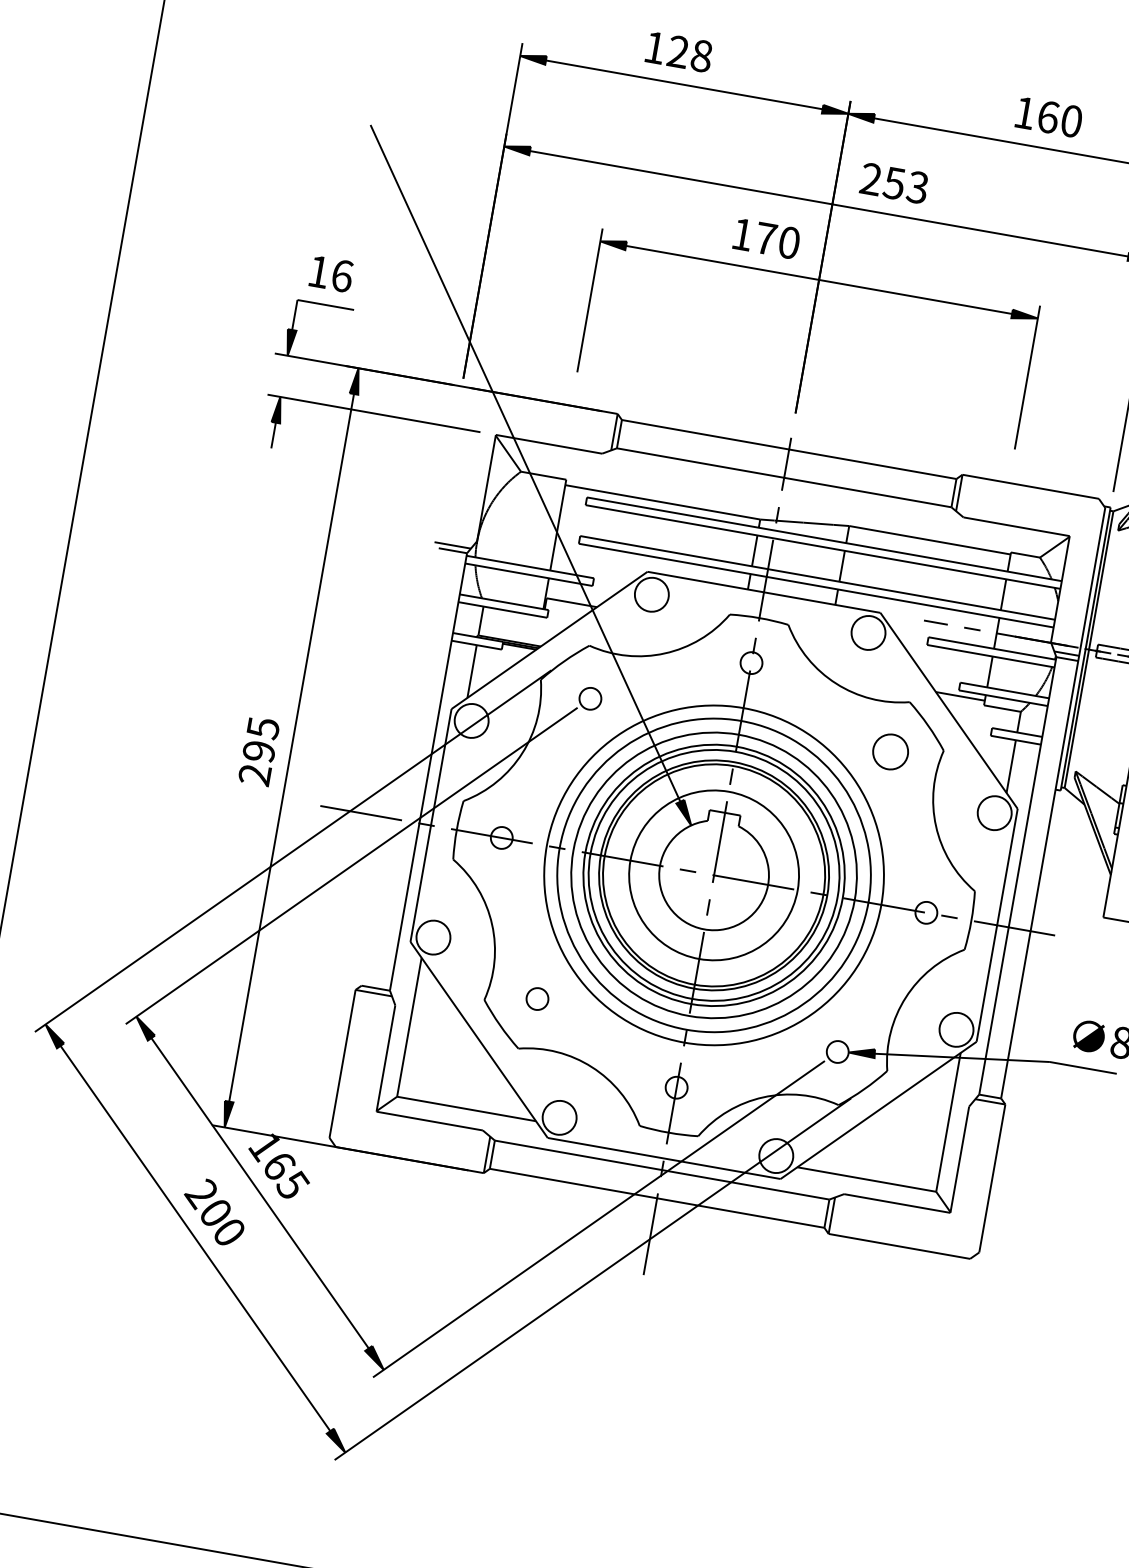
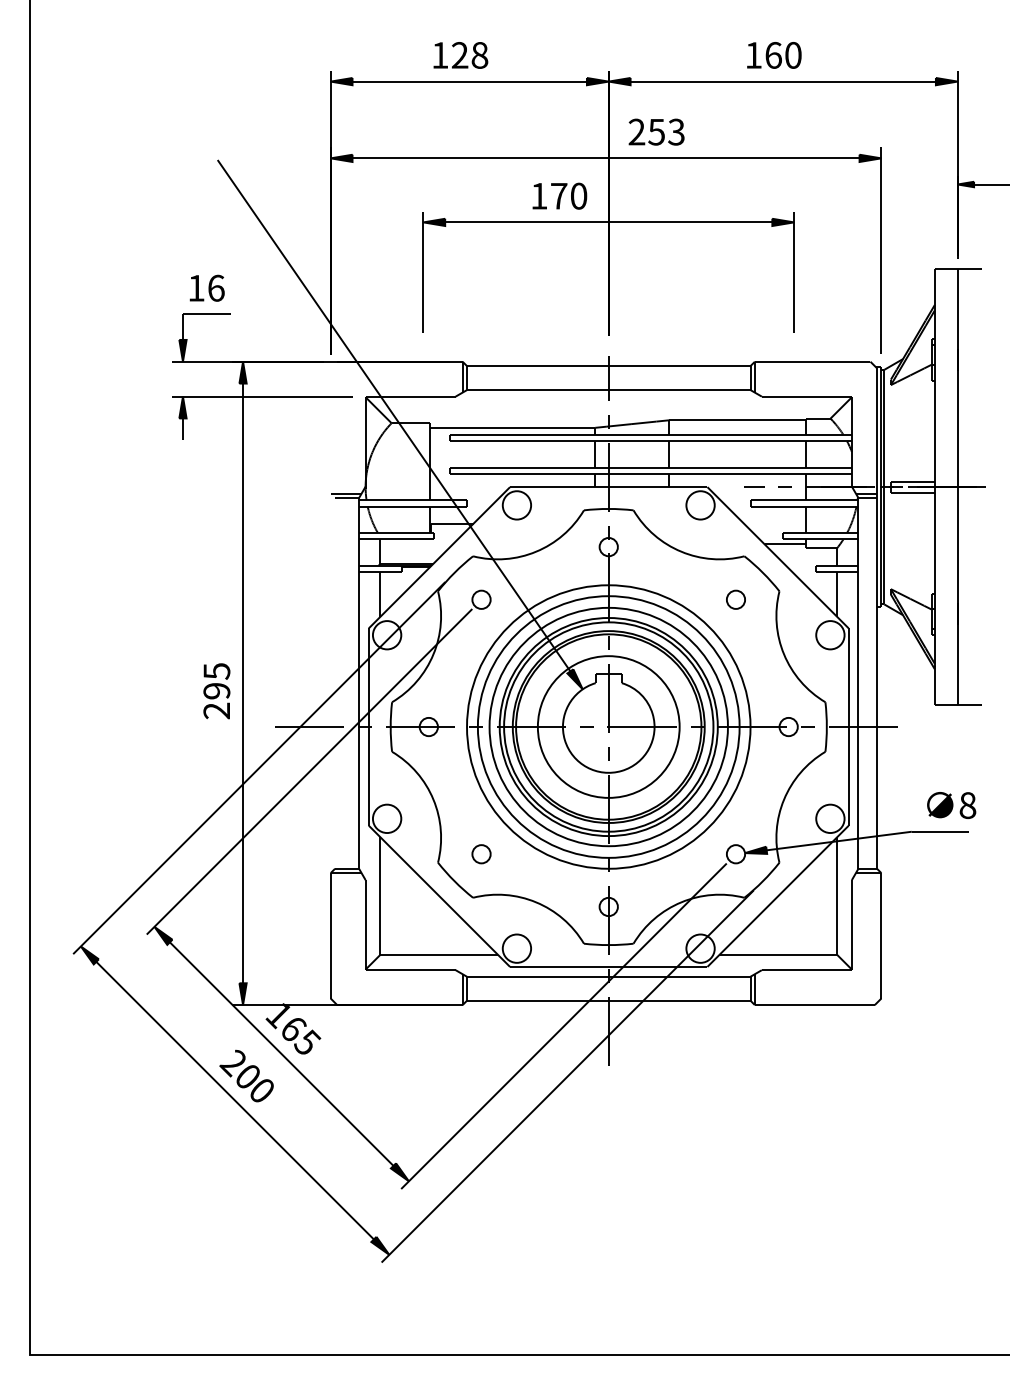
part: (890, 751) -> (735, 599), size x0.62

